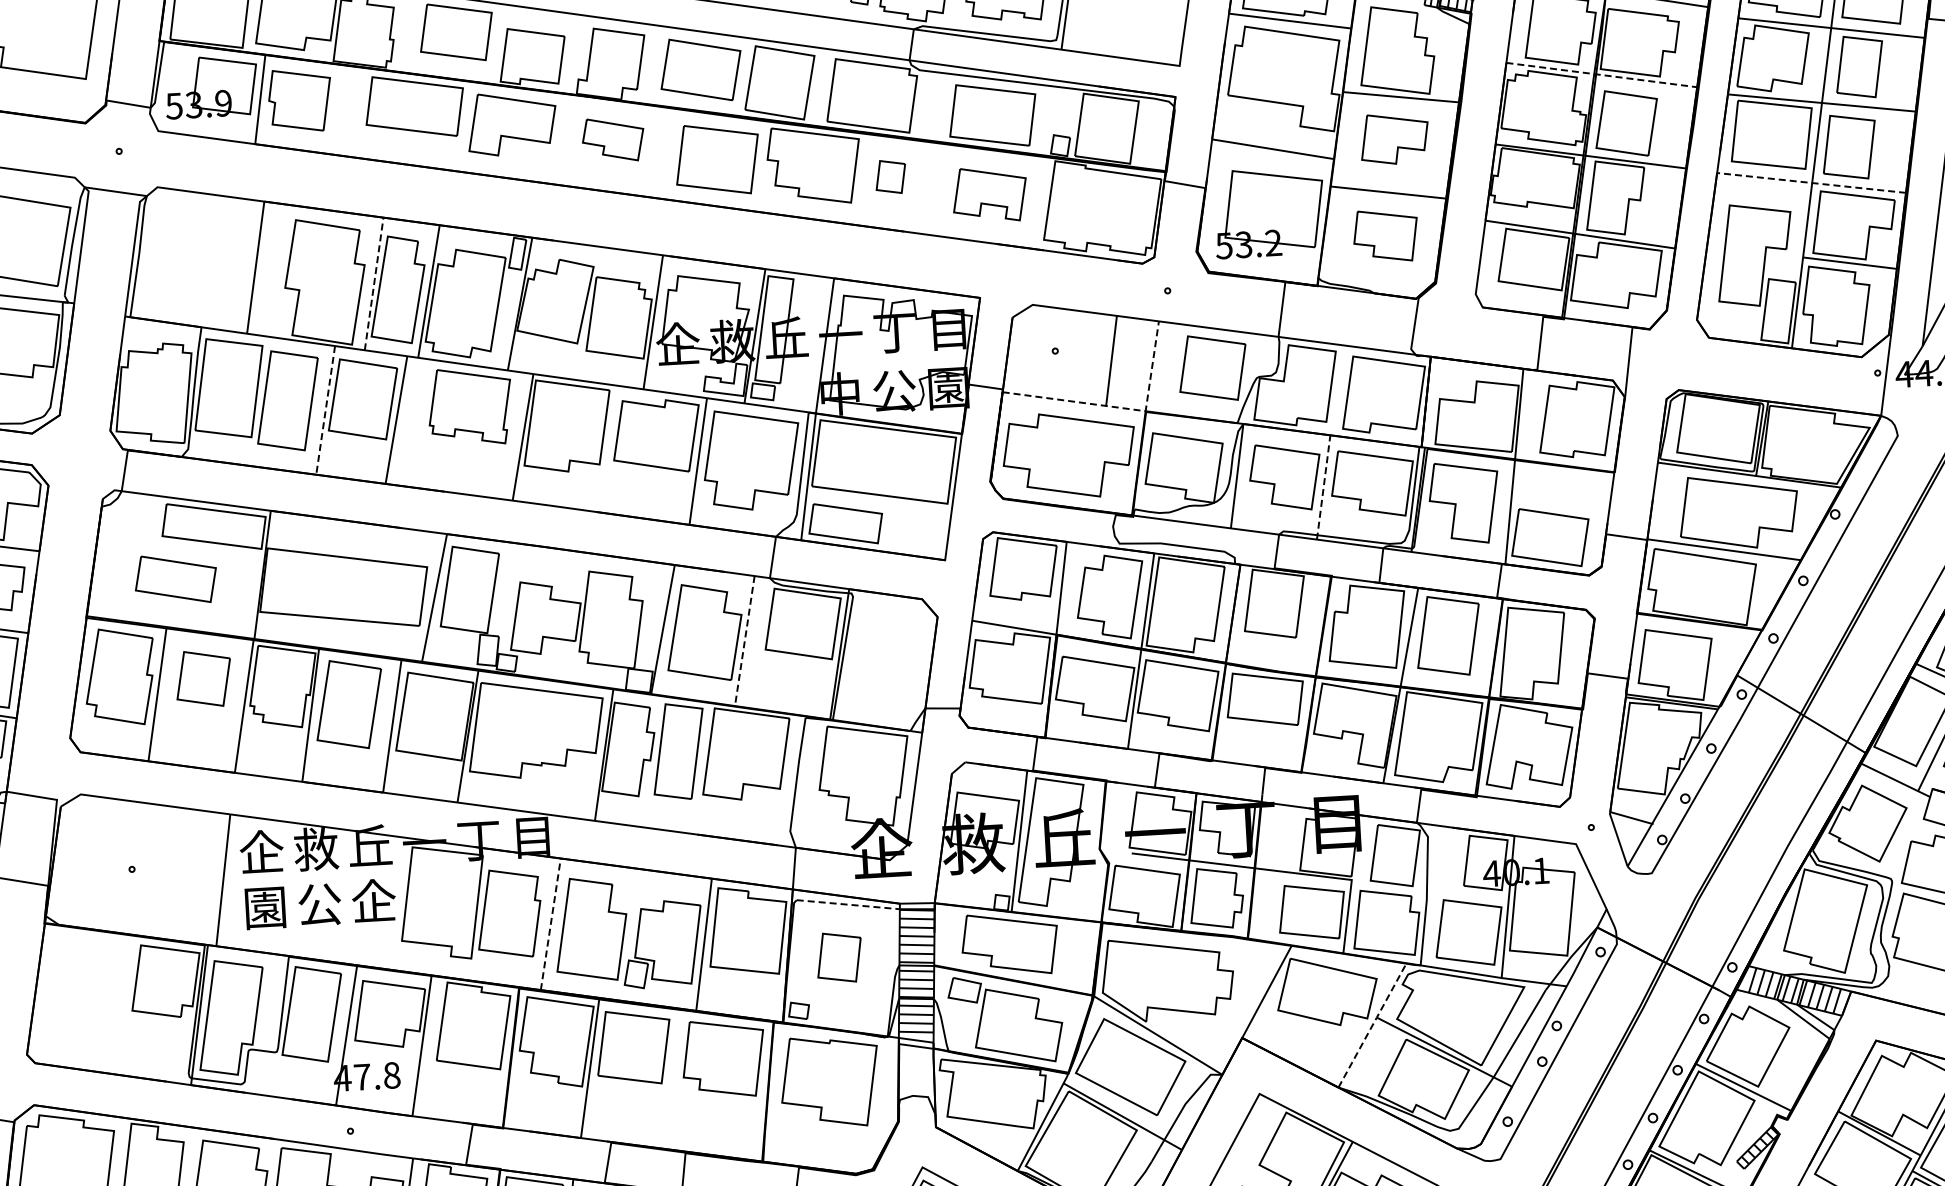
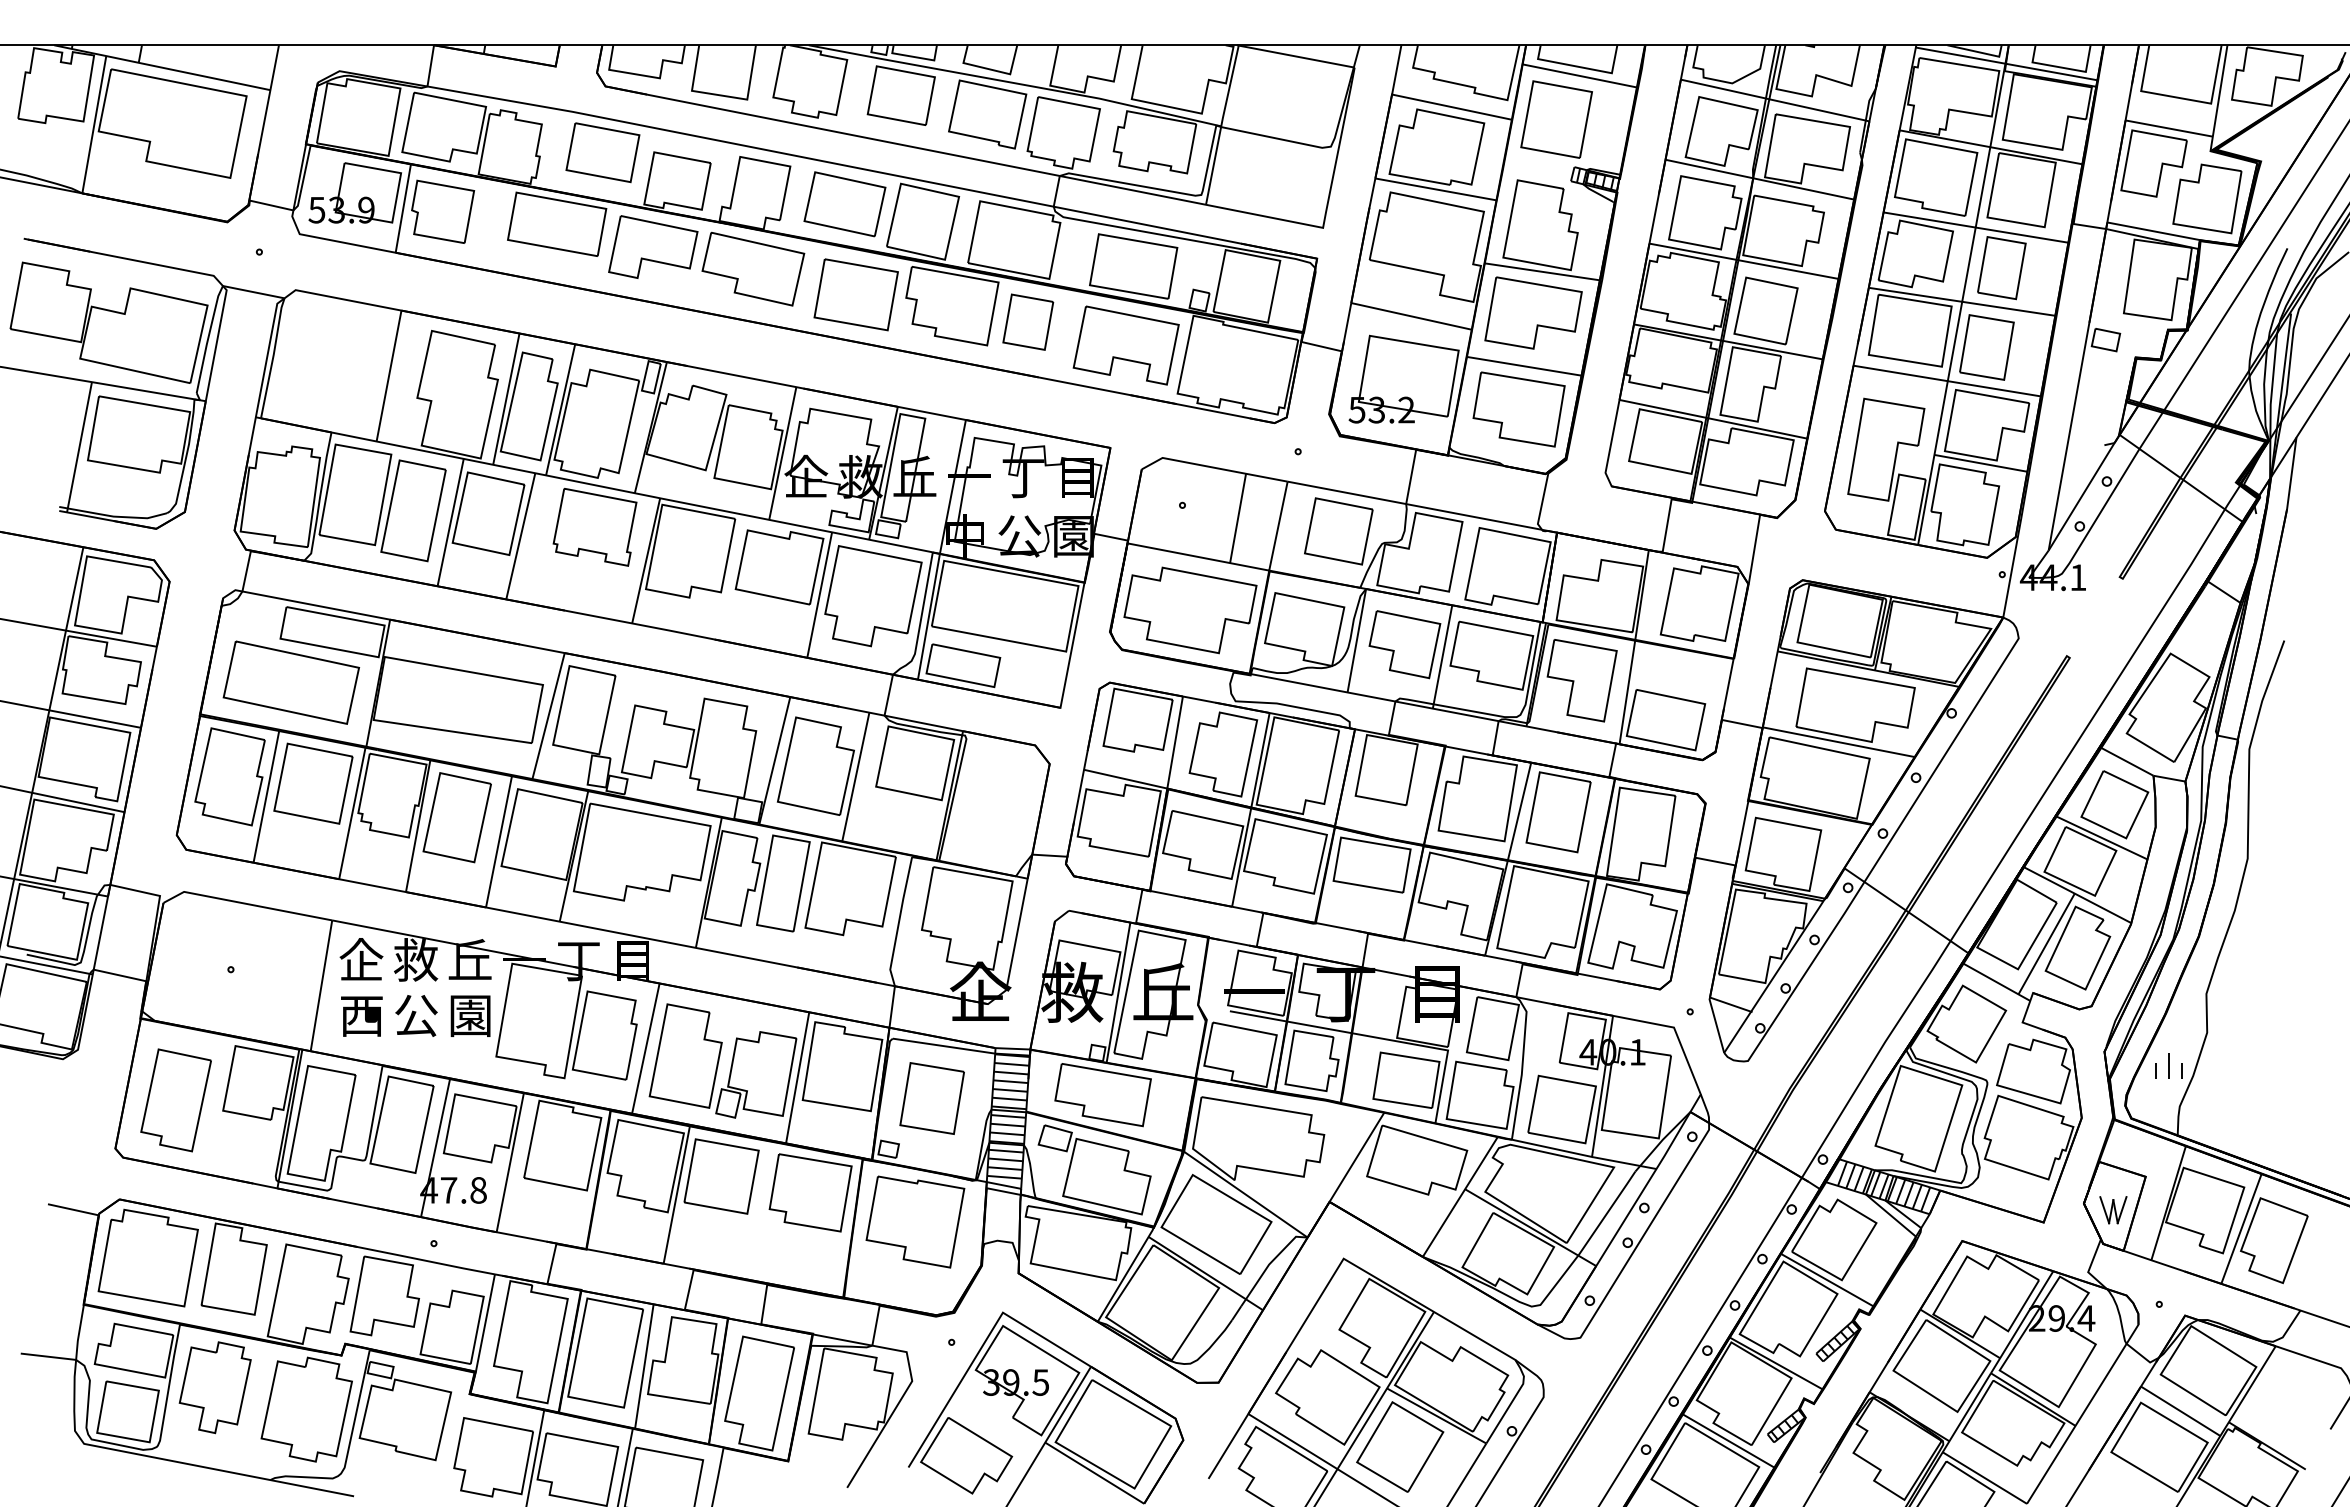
line: (1601, 75) -> (1743, 261), dashed -> solid
part: (1394, 138) -> (1533, 312), size x1.43
part: (613, 139) -> (753, 268), size x1.67
part: (890, 176) -> (1028, 321), size x1.67
line: (1811, 183) -> (1947, 381), dashed -> solid
part: (989, 194) -> (1125, 345), size x1.43
part: (1385, 236) -> (1518, 409), size x1.43
line: (374, 284) -> (506, 399), dashed -> solid
line: (1119, 407) -> (1243, 565), dashed -> solid
line: (325, 411) -> (450, 523), dashed -> solid
line: (1323, 488) -> (1442, 657), dashed -> solid
part: (175, 579) -> (291, 682), size x1.67
line: (744, 640) -> (855, 776), dashed -> solid
part: (203, 678) -> (313, 783), size x1.43
text: (373, 901) -> (470, 1015), 企 -> 園
line: (847, 905) -> (943, 1046), dashed -> solid
text: (265, 908) -> (361, 1016), 園 -> 西
line: (550, 924) -> (645, 1048), dashed -> solid
part: (838, 957) -> (931, 1098), size x1.43
part: (84, 1003) -> (175, 1100), added
line: (1372, 1025) -> (1460, 1196), dashed -> solid

